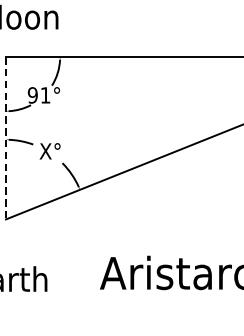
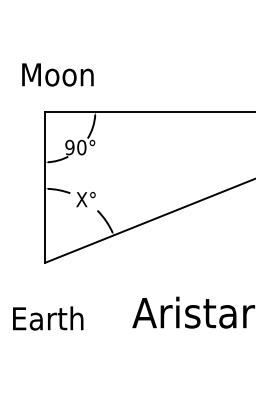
text: (45, 95) -> (81, 147), 91° -> 90°
line: (6, 138) -> (45, 187), dashed -> solid

